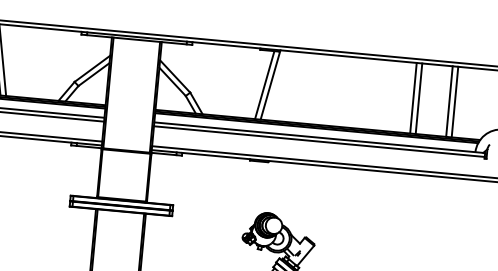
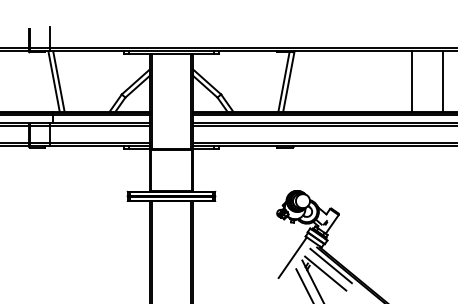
line: (419, 98) -> (416, 81), removed
line: (455, 102) -> (447, 81), removed

